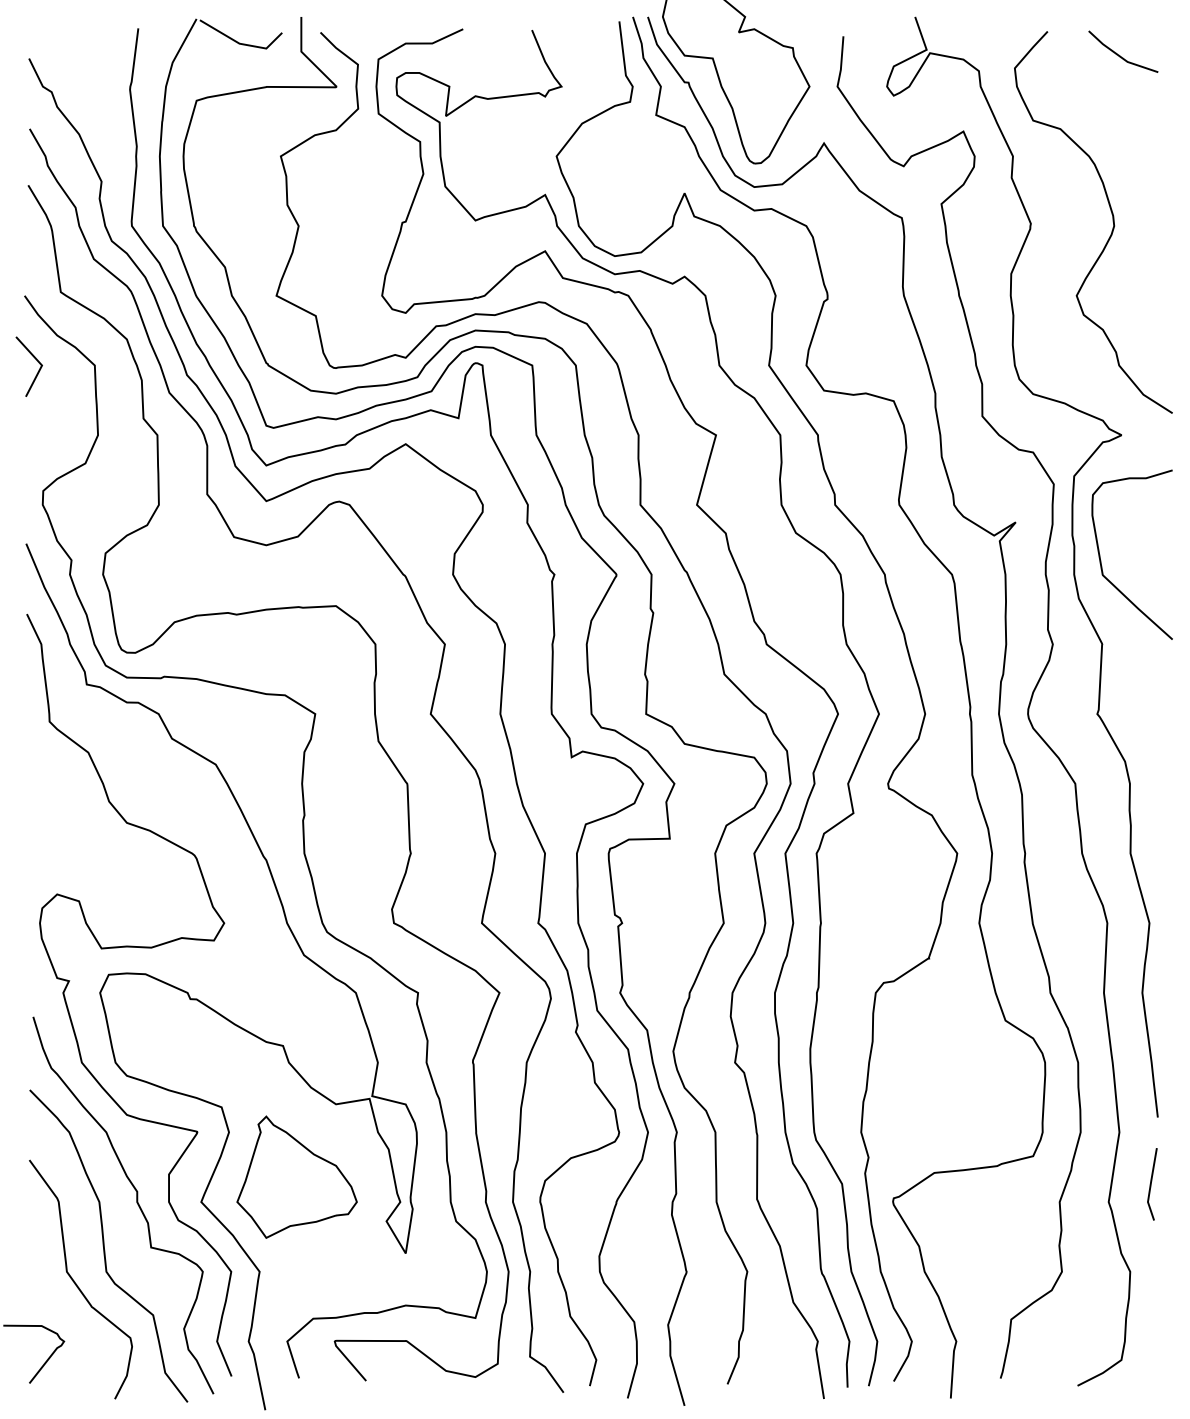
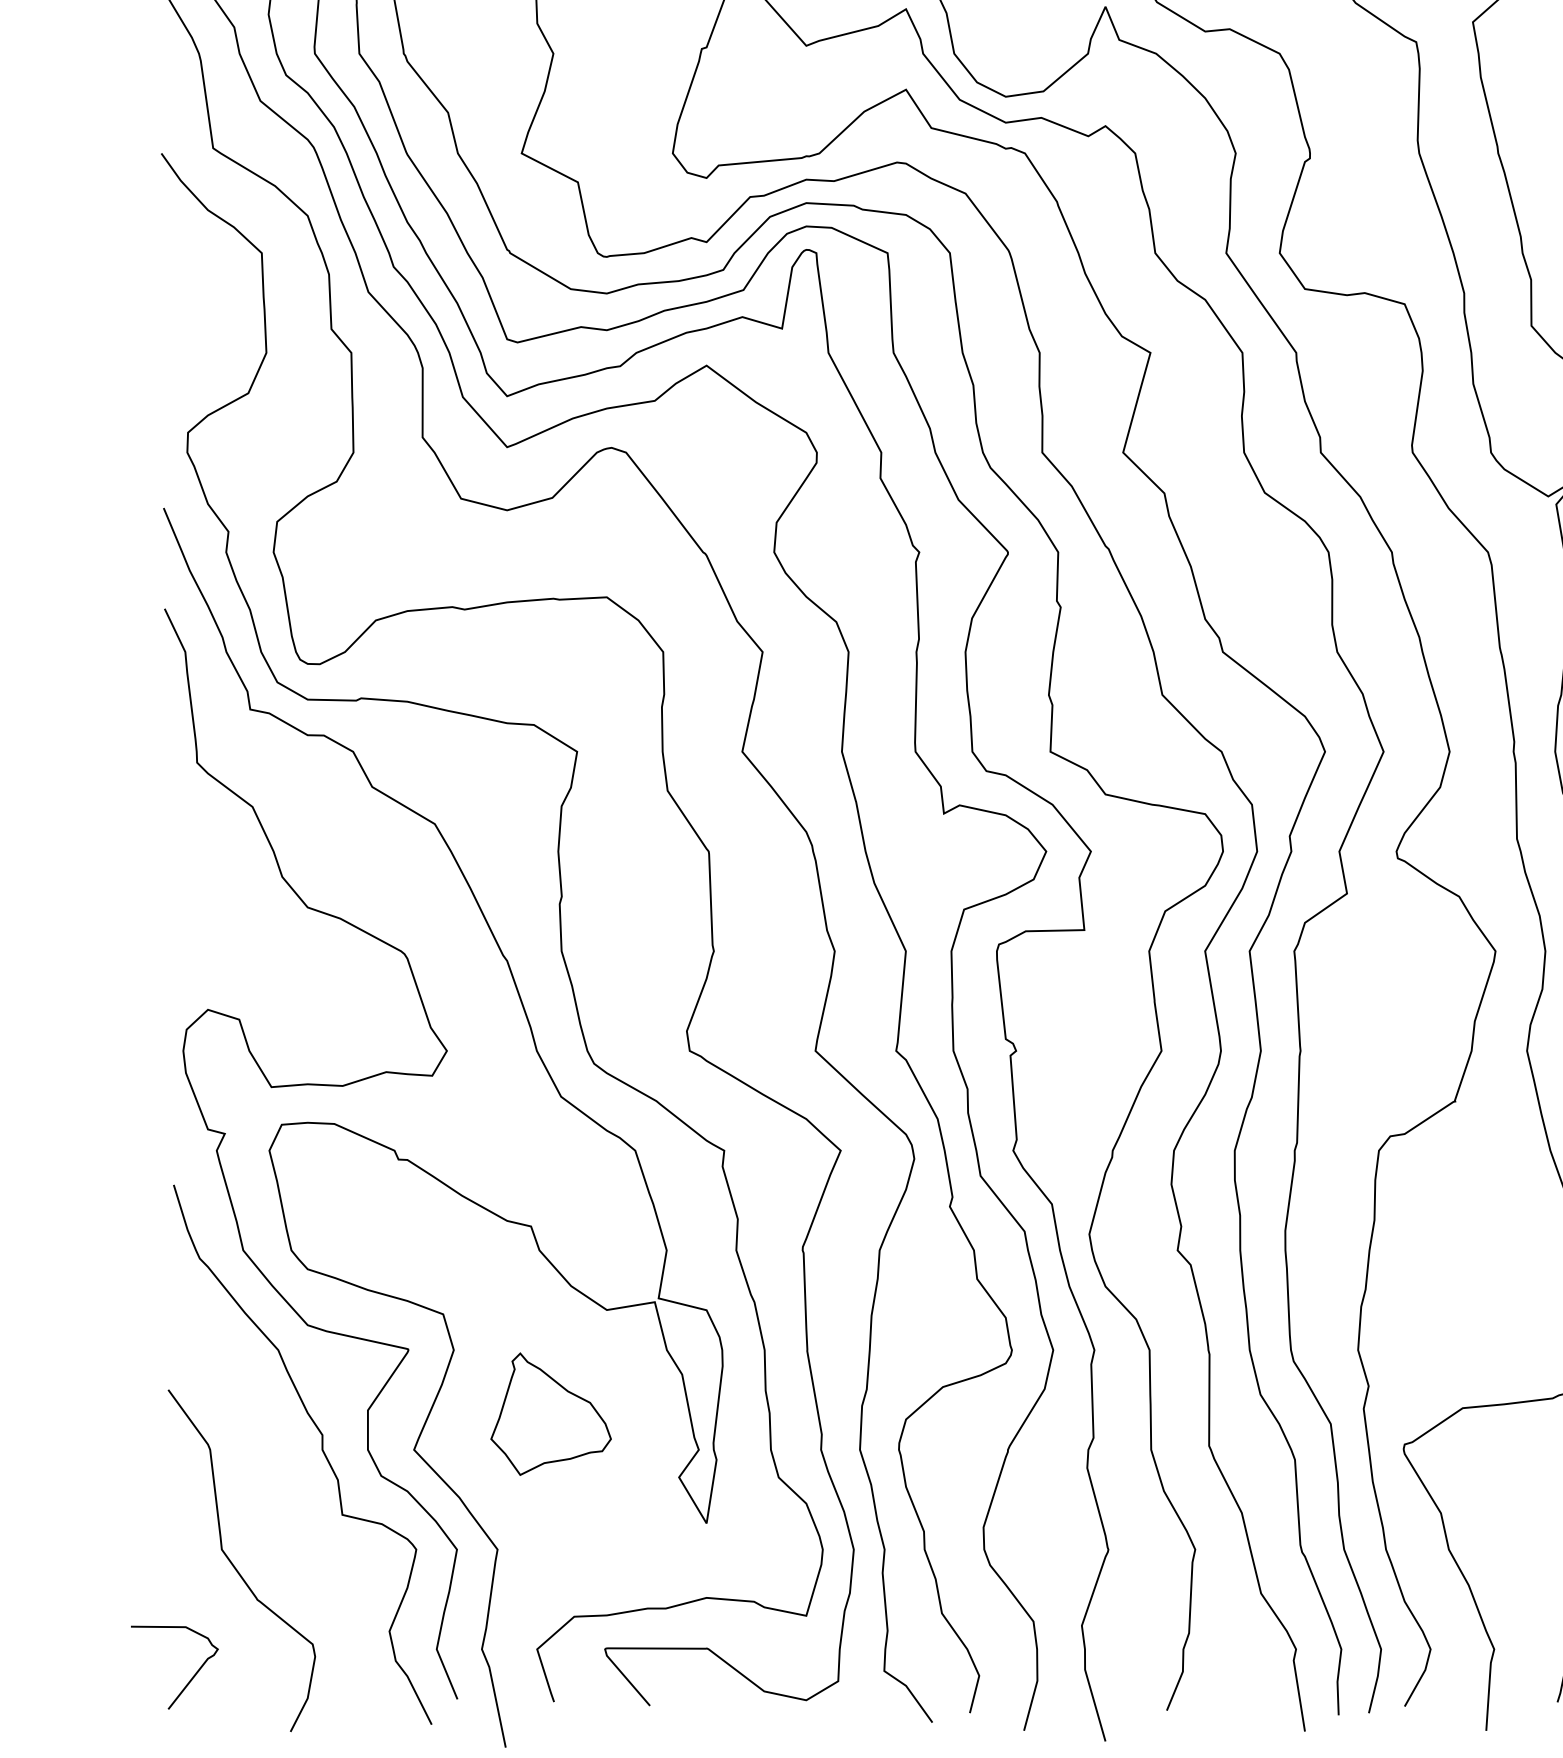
line: (35, 359) -> (176, 244), removed
part: (296, 1176) -> (550, 1413), size x0.7
curve: (104, 1245) -> (275, 1511), removed

